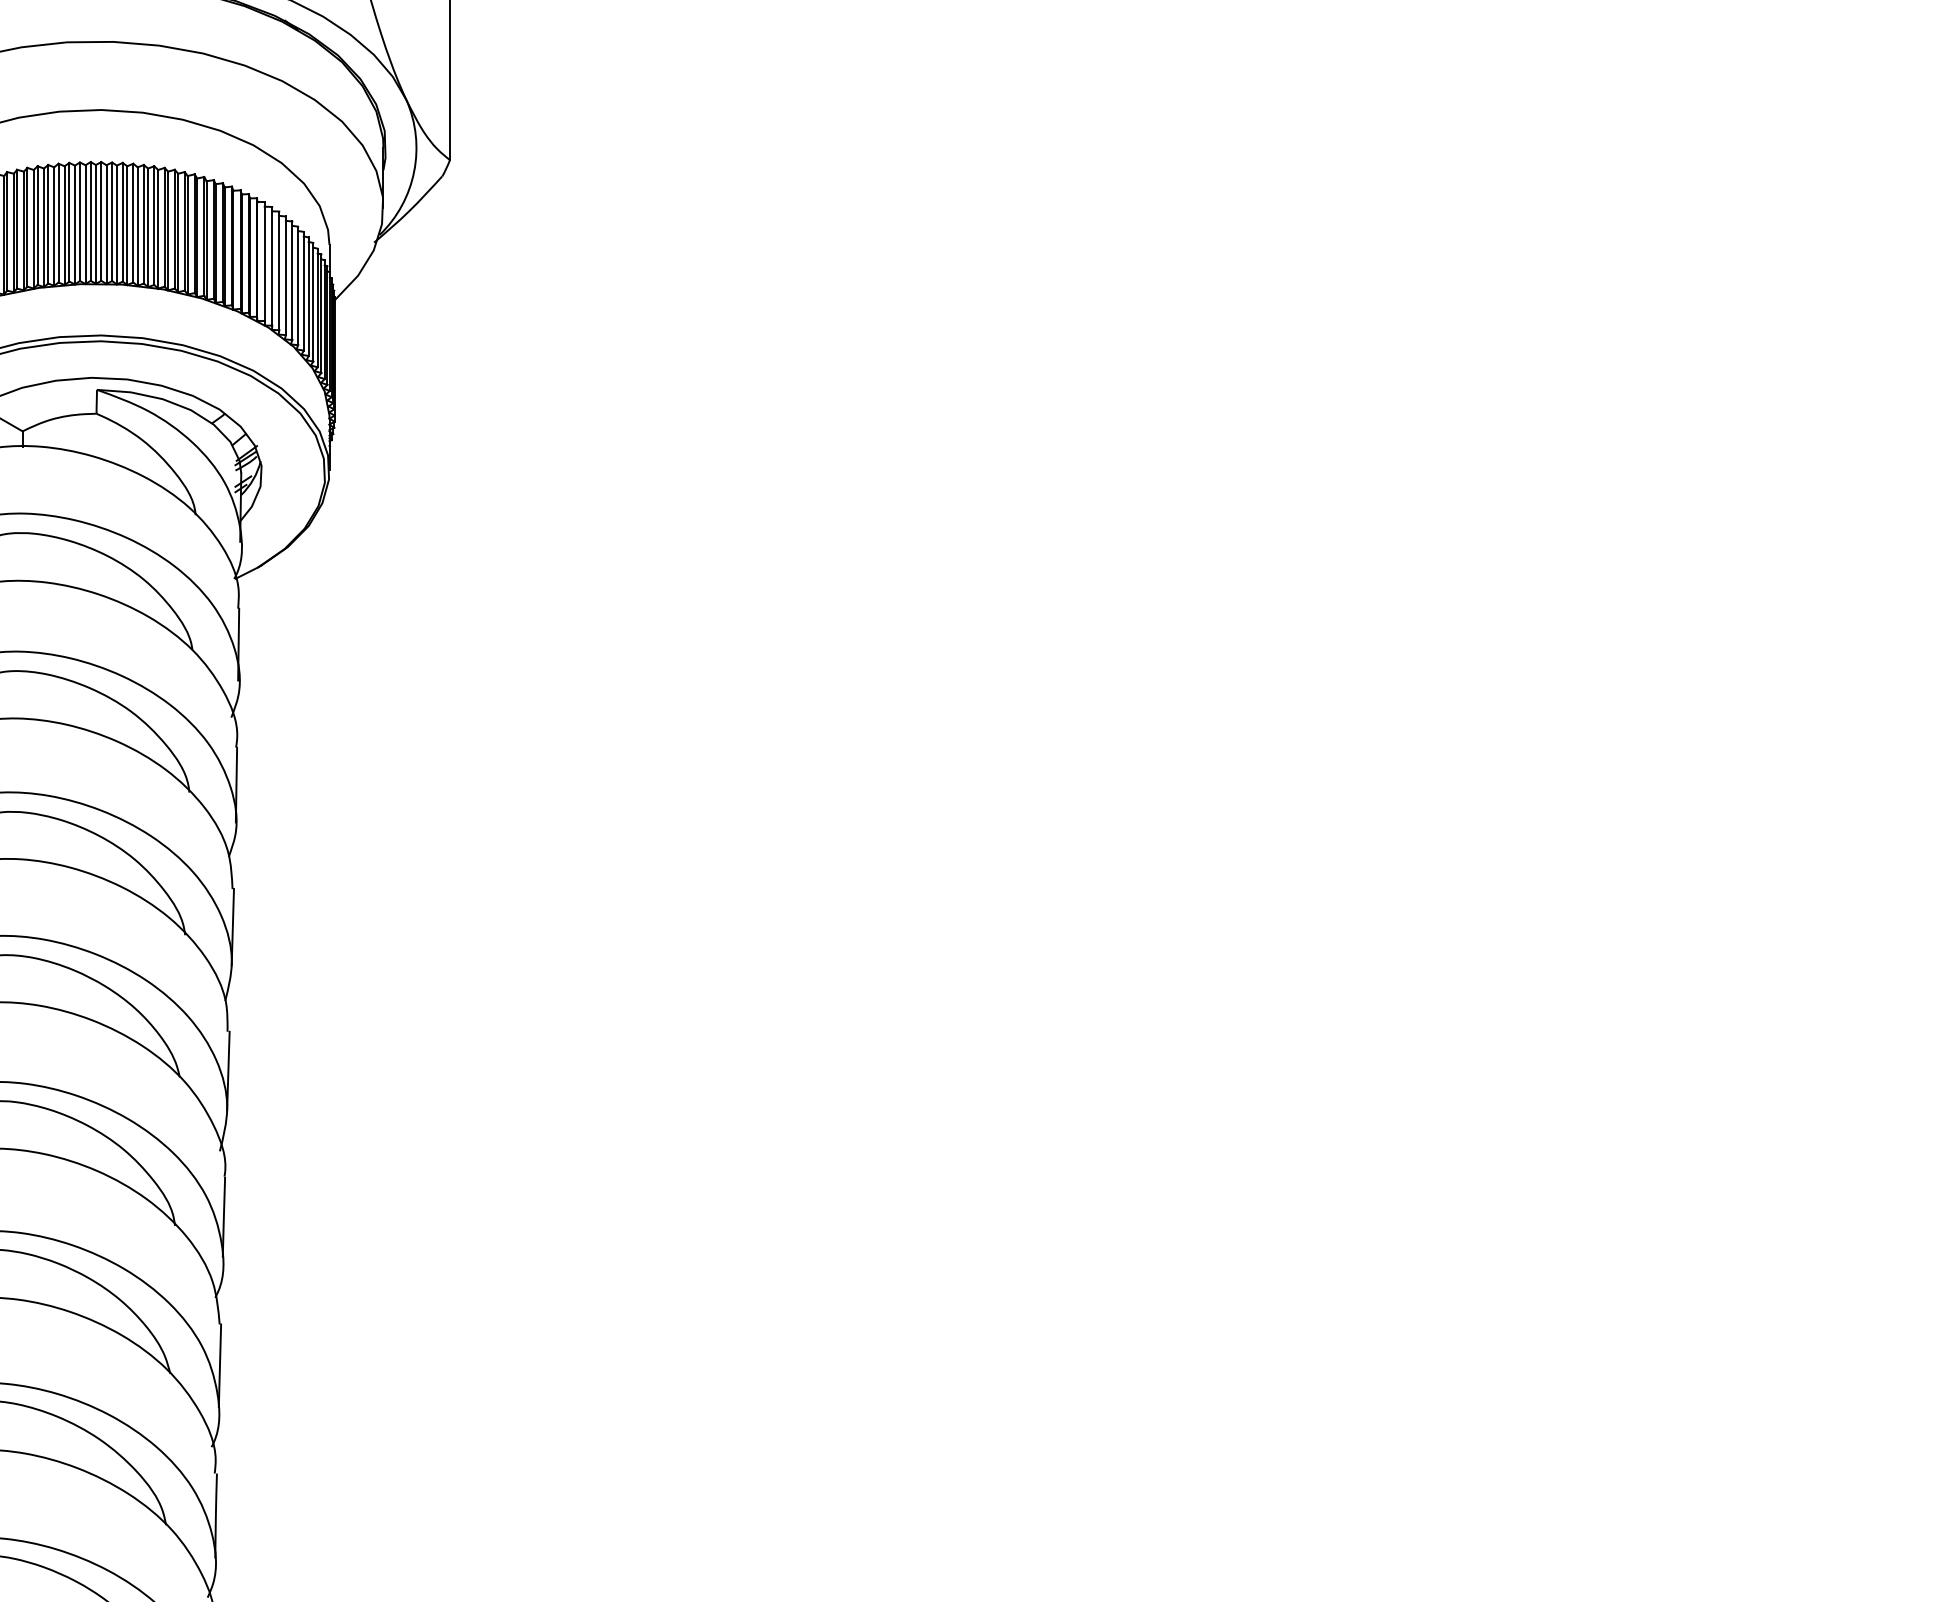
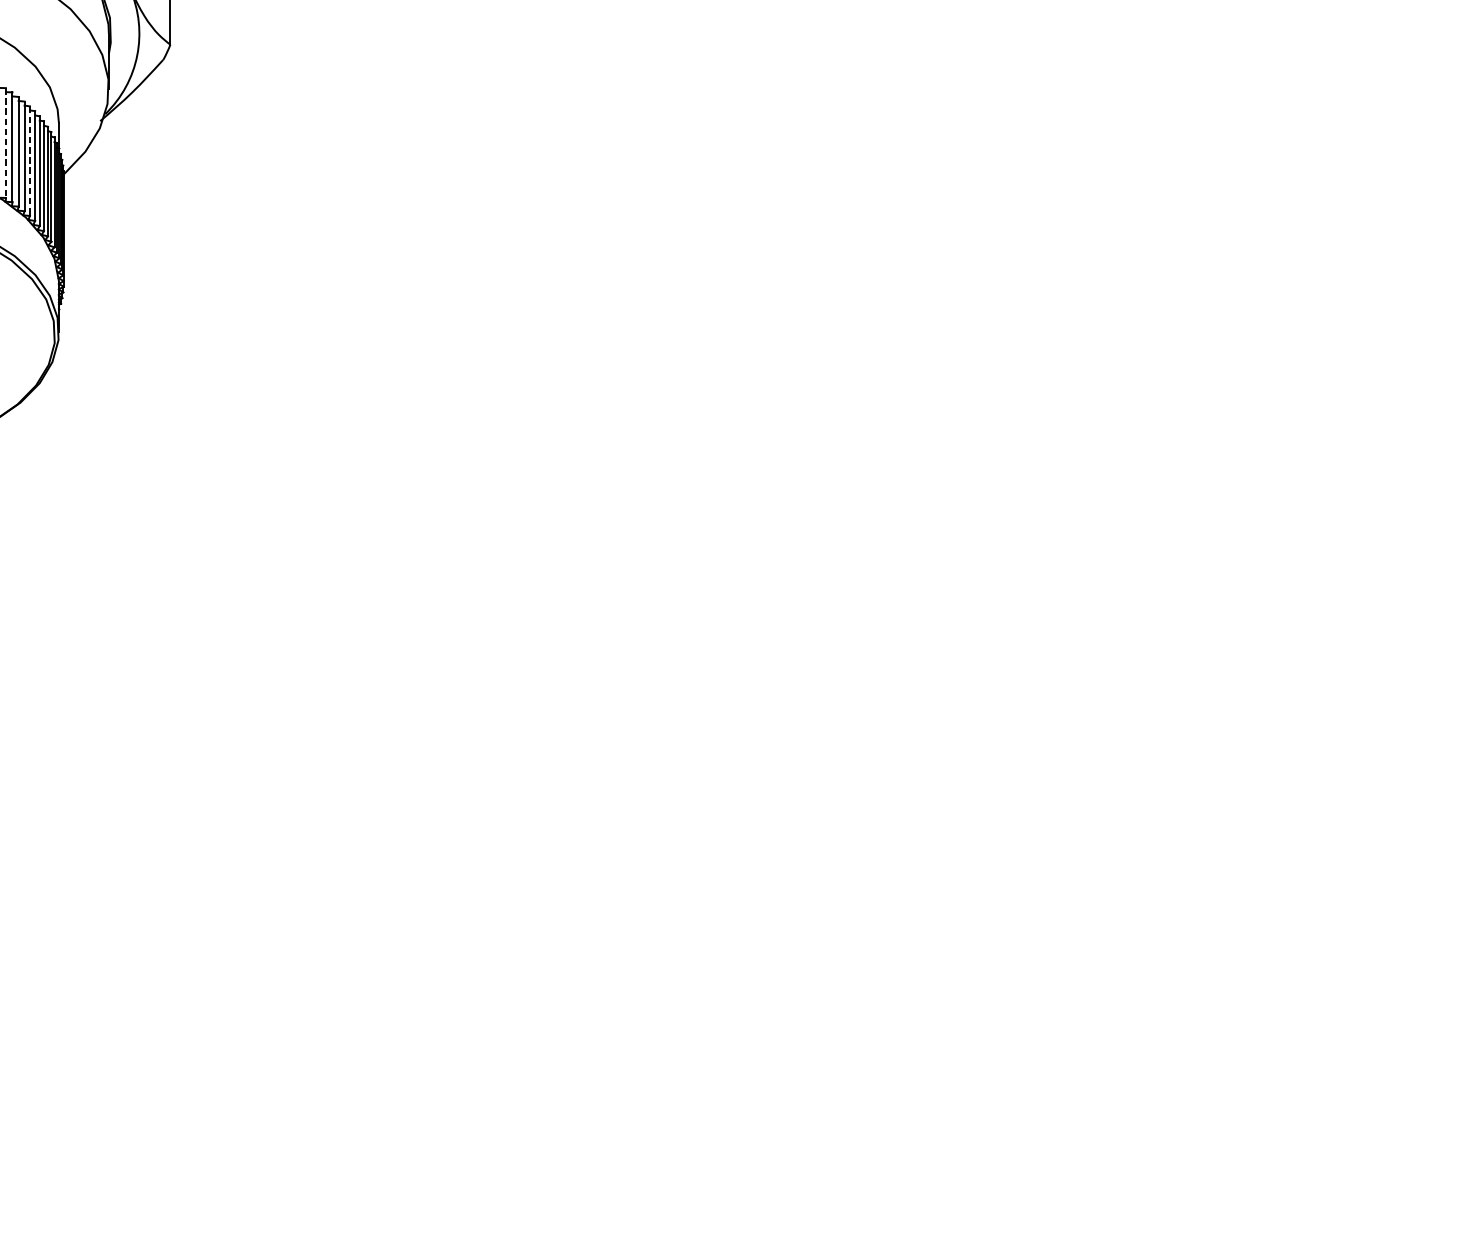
line: (272, 266) -> (6, 143), solid -> dashed
line: (298, 286) -> (30, 161), solid -> dashed

